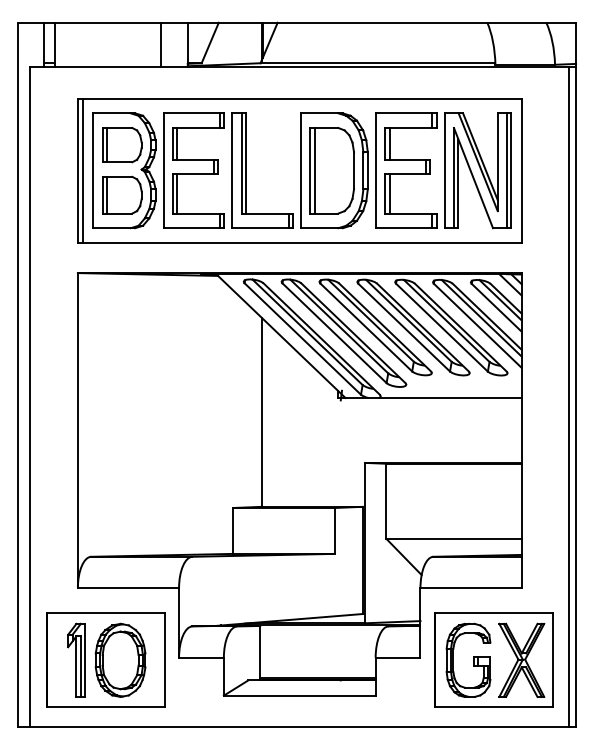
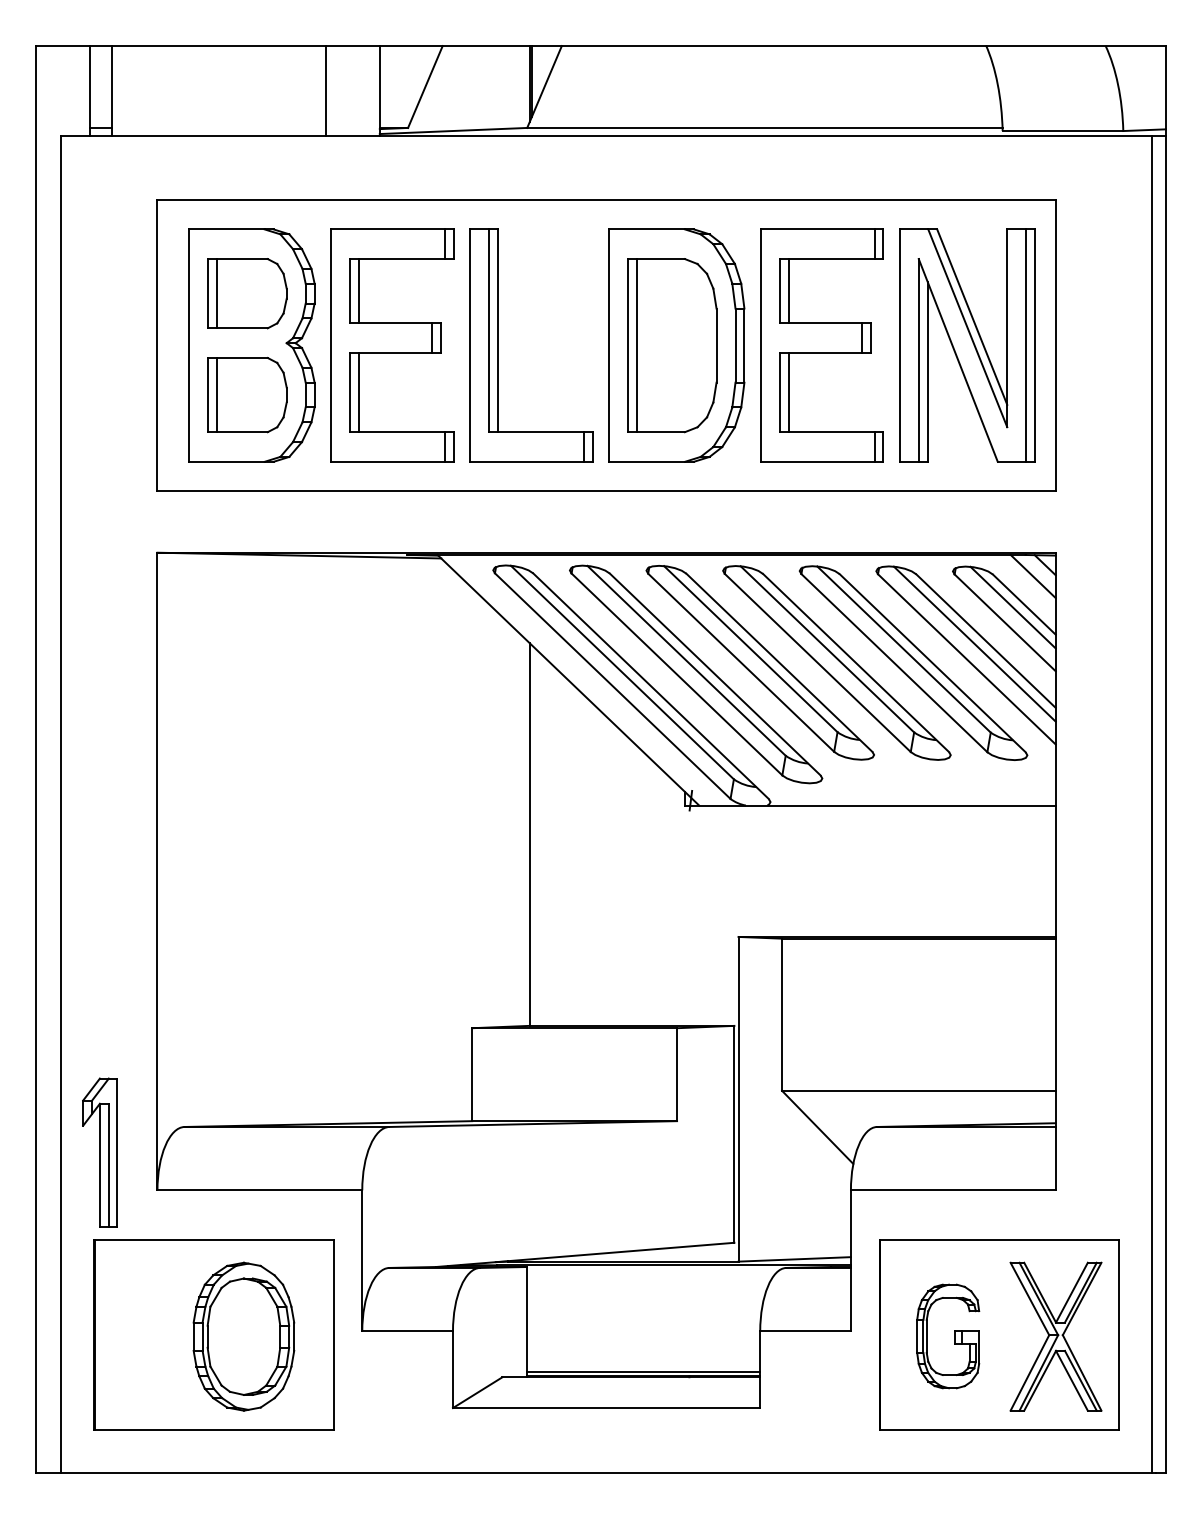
line: (82, 170) -> (166, 345), removed
part: (76, 659) -> (100, 1150), moved
part: (468, 659) -> (948, 1334), size x0.7

